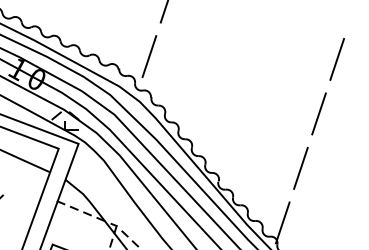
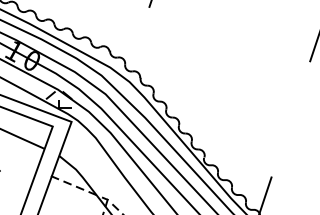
line: (149, 56) -> (138, 39), removed
line: (318, 113) -> (298, 93), removed
line: (300, 167) -> (281, 144), removed

